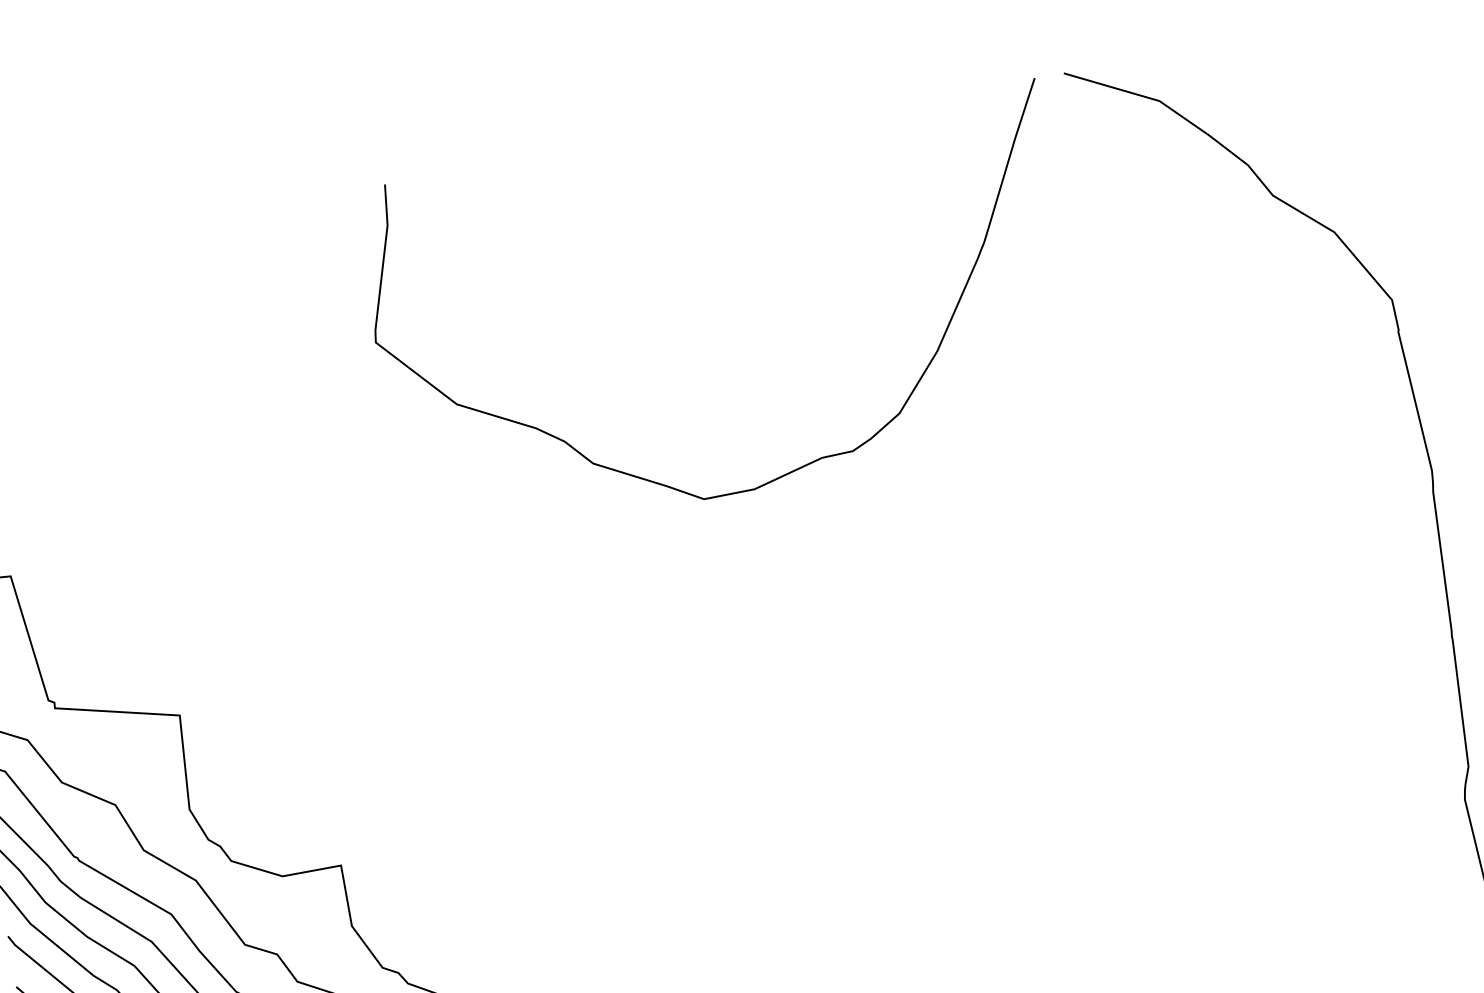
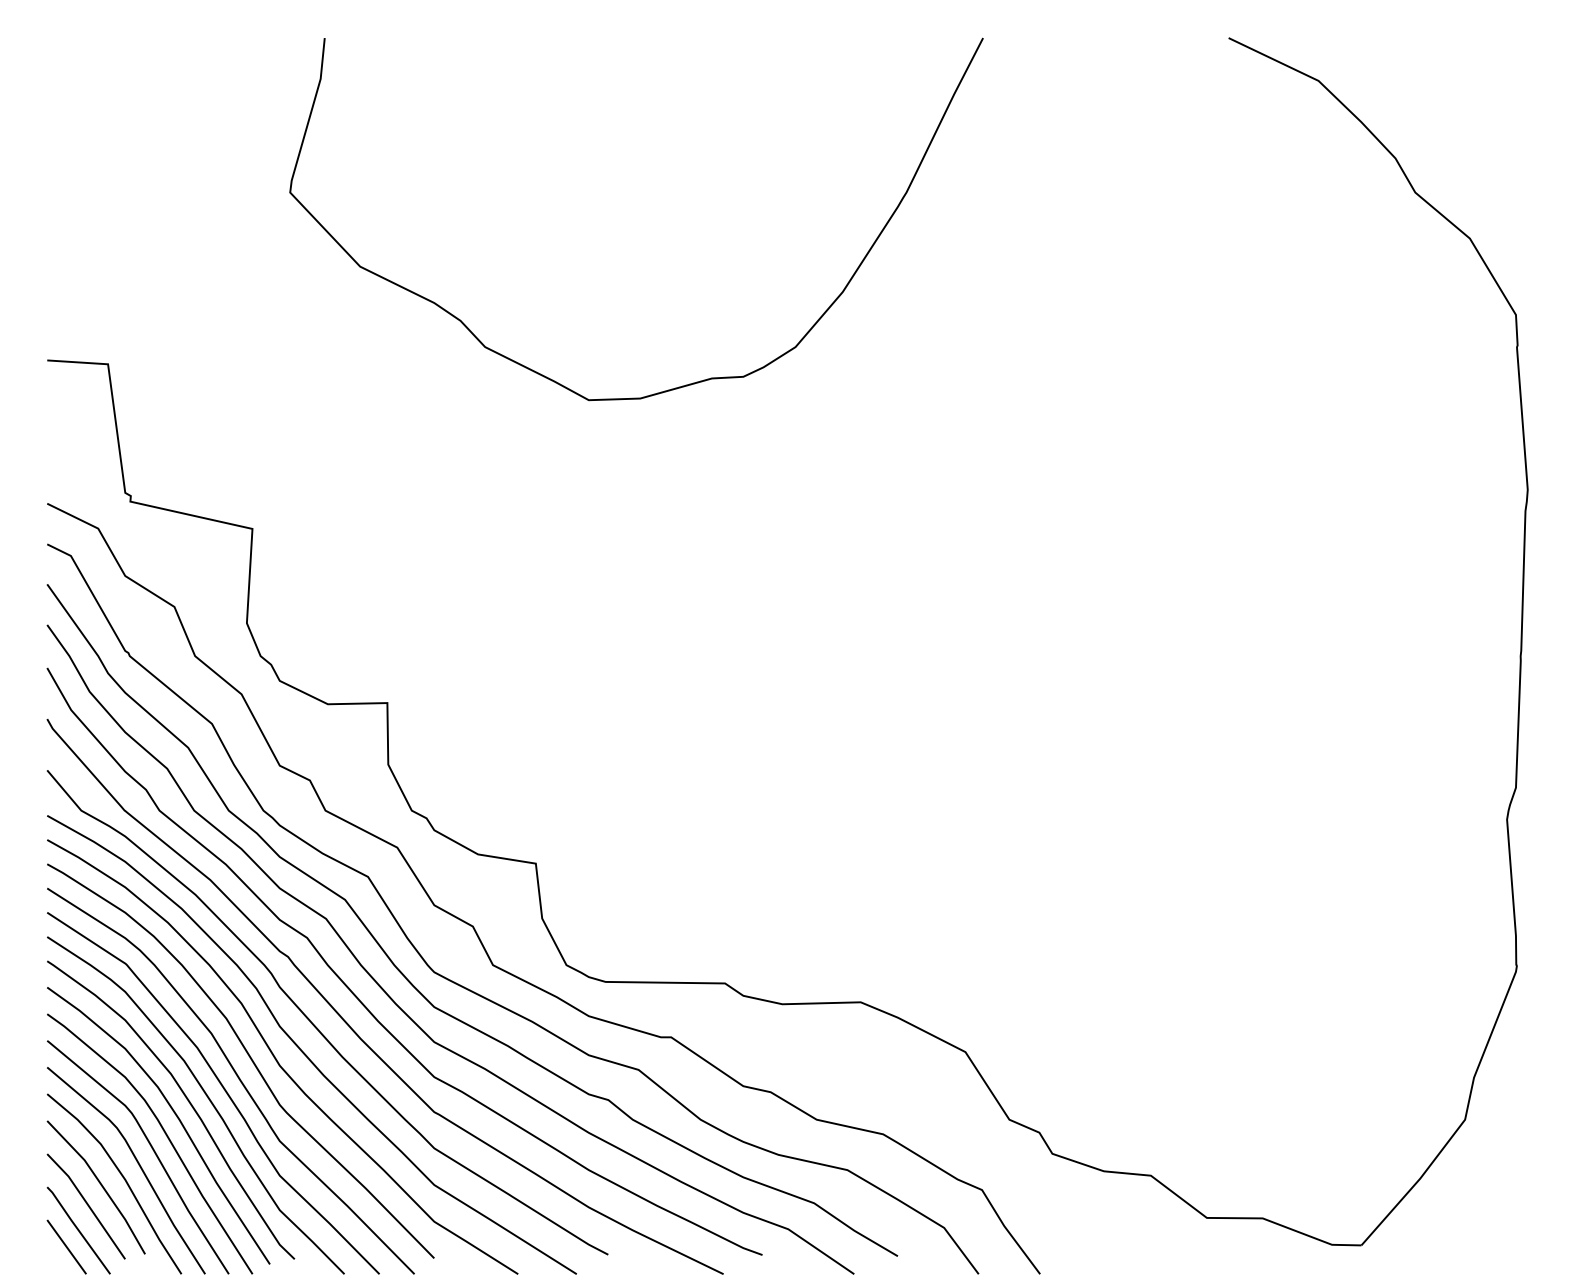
curve: (790, 471) -> (678, 386), moved

